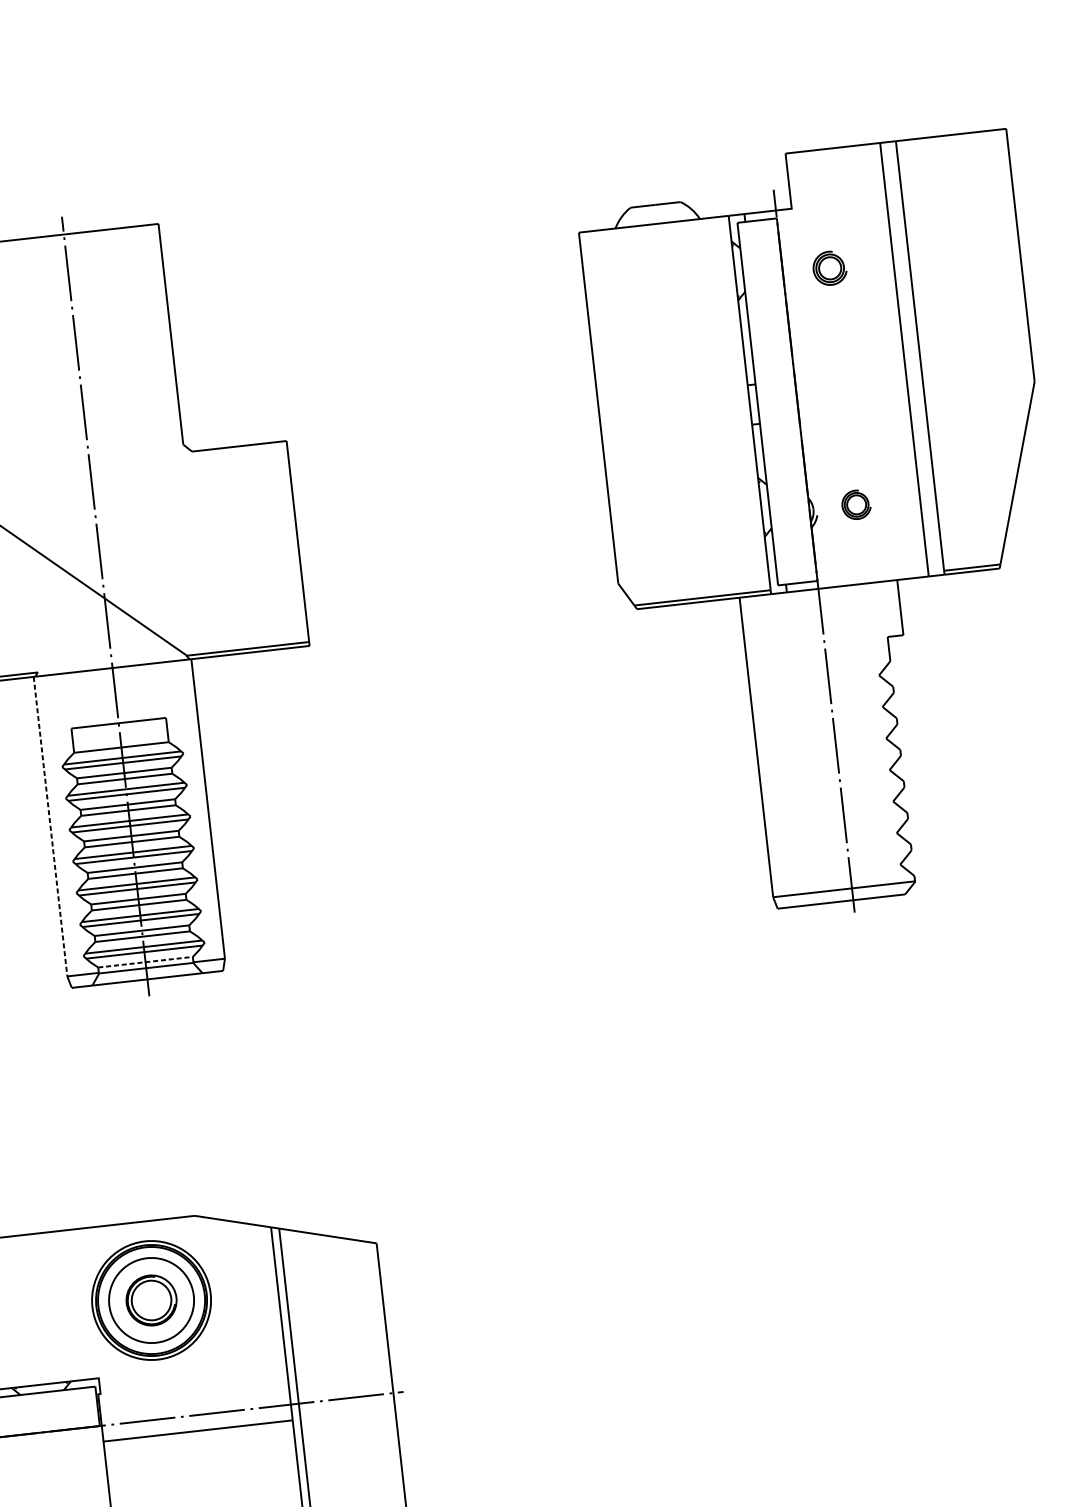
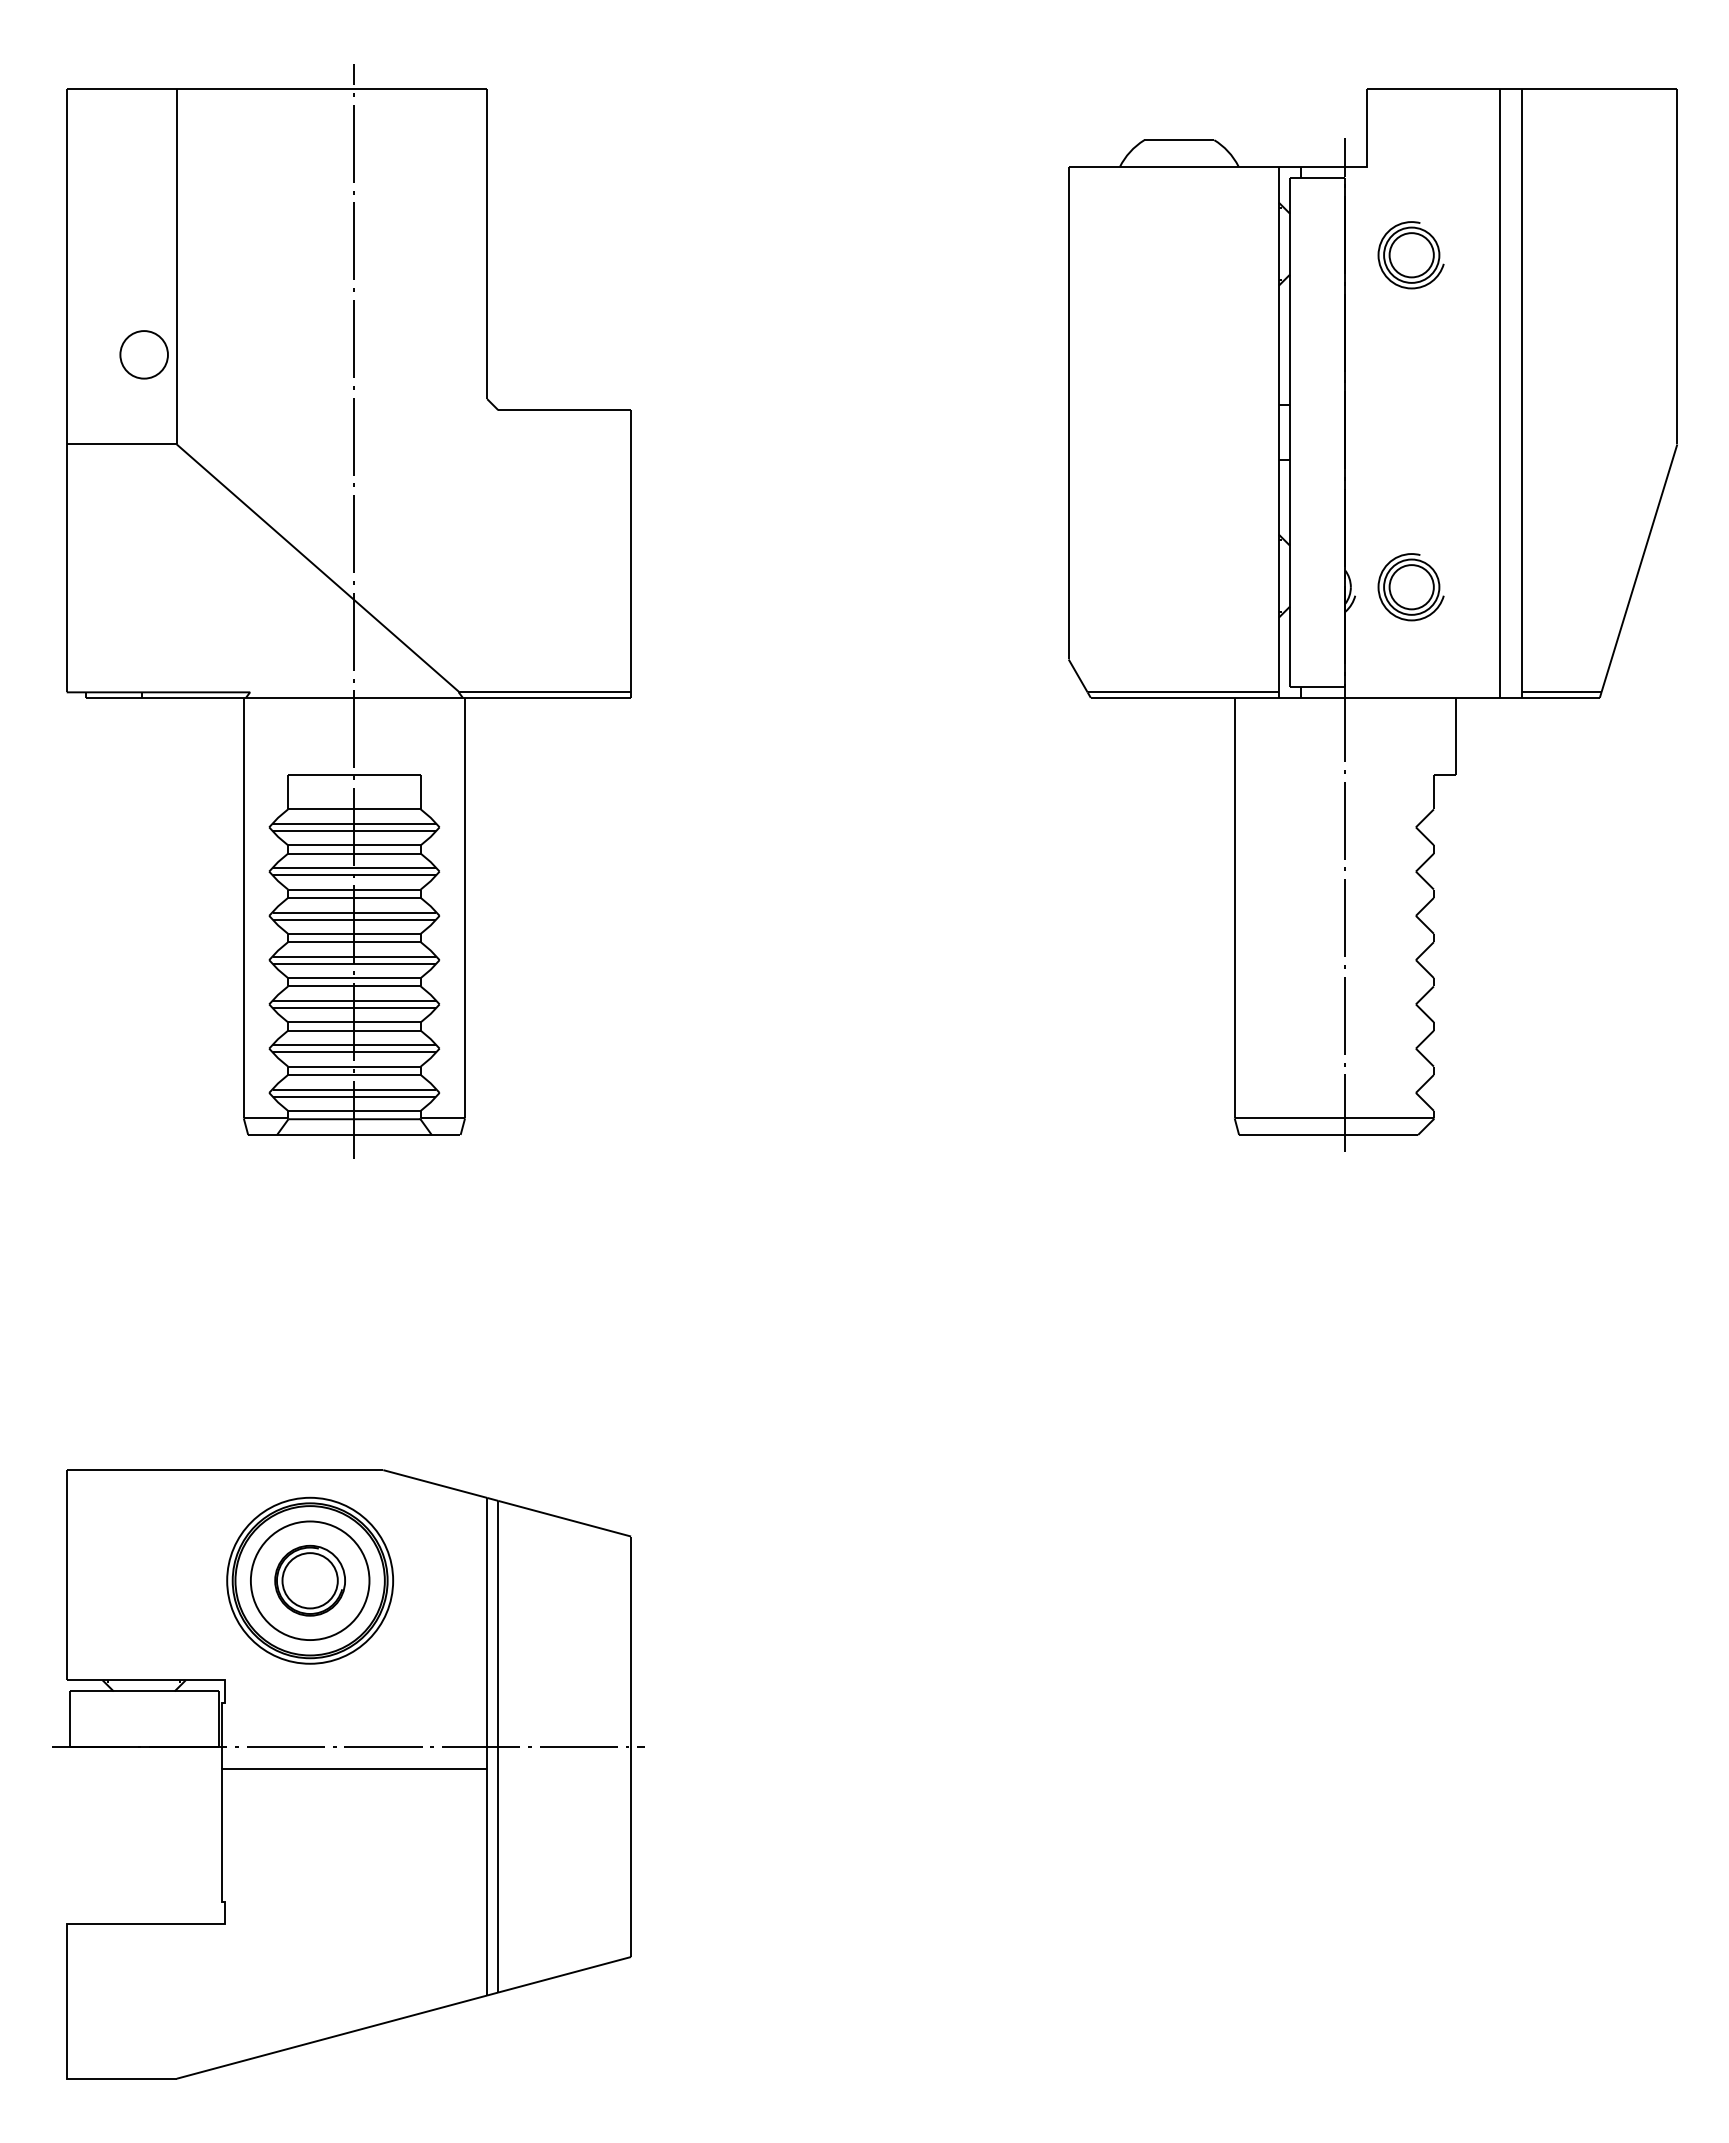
part: (829, 268) -> (1410, 255), size x1.43
part: (856, 505) -> (1410, 587), size x1.67
line: (50, 826) -> (243, 908), dashed -> solid
line: (145, 961) -> (354, 1110), dashed -> solid

